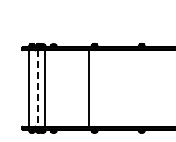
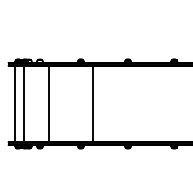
line: (45, 87) -> (48, 103), moved
line: (89, 87) -> (93, 103), moved
line: (37, 88) -> (23, 104), dashed -> solid

